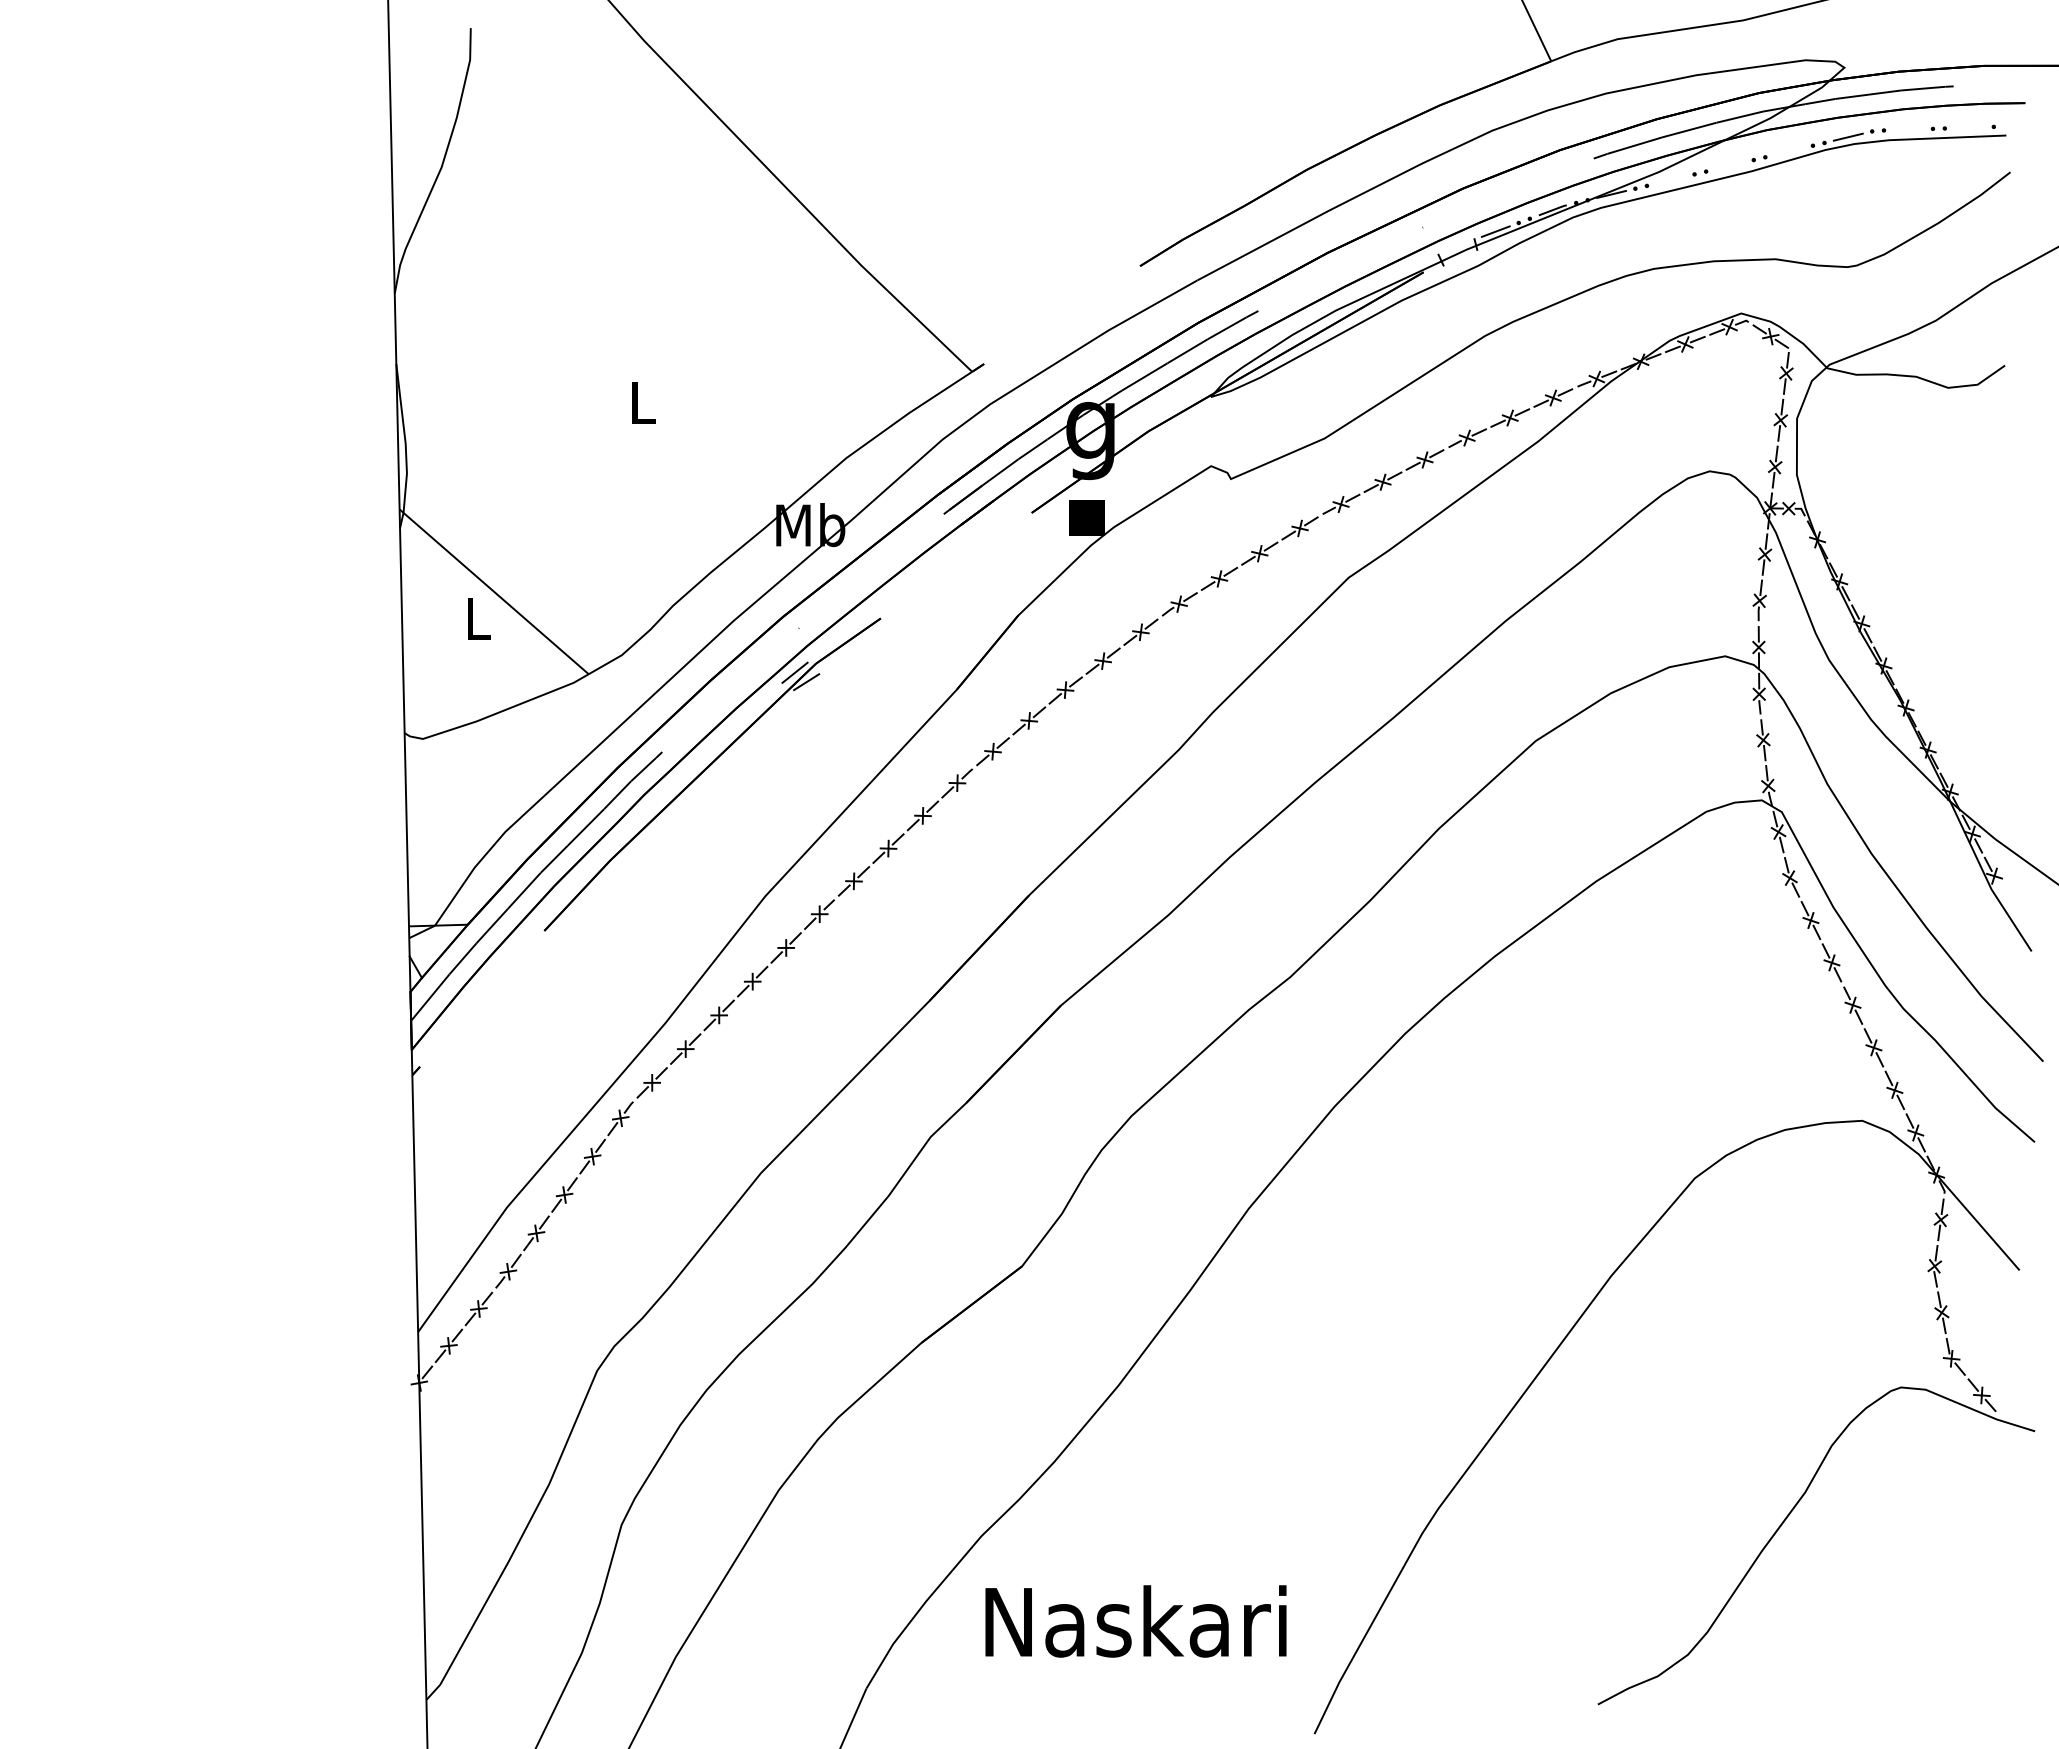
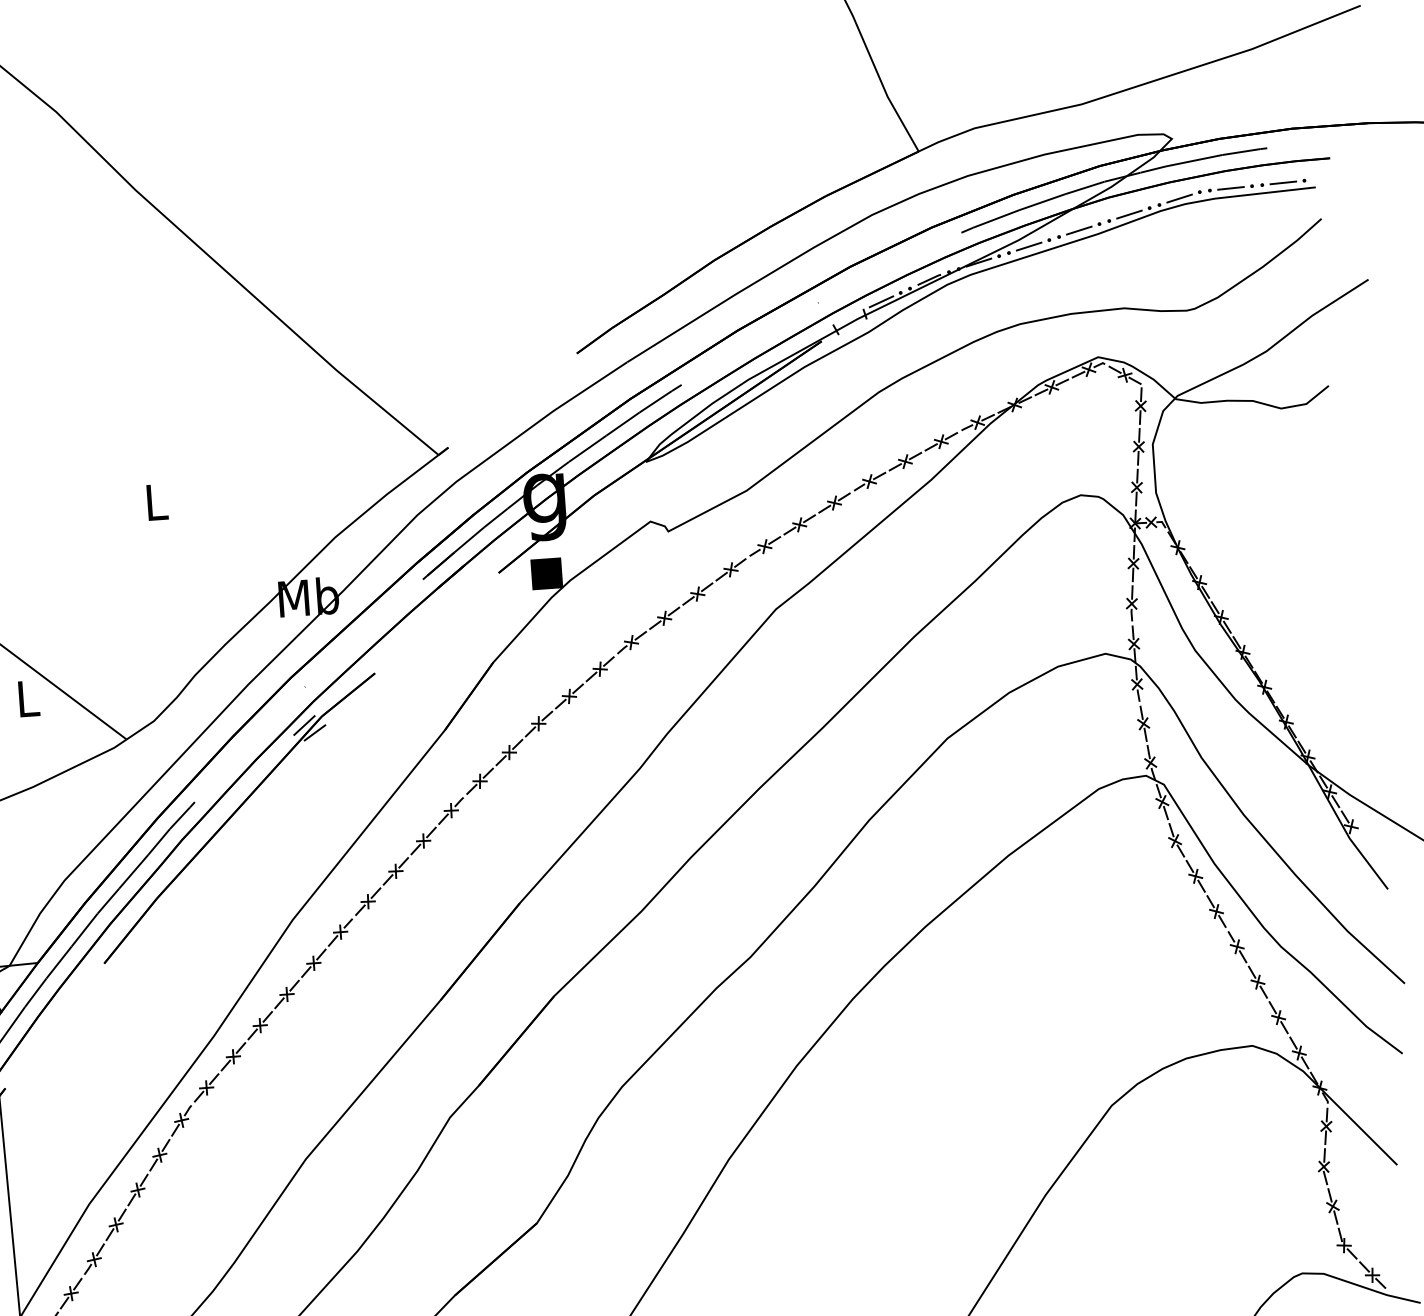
line: (1969, 127) -> (1283, 182), added
line: (1908, 129) -> (1231, 188), added
line: (1788, 151) -> (1128, 214), added
line: (1729, 165) -> (1078, 230), added
line: (1670, 179) -> (1028, 246), added

